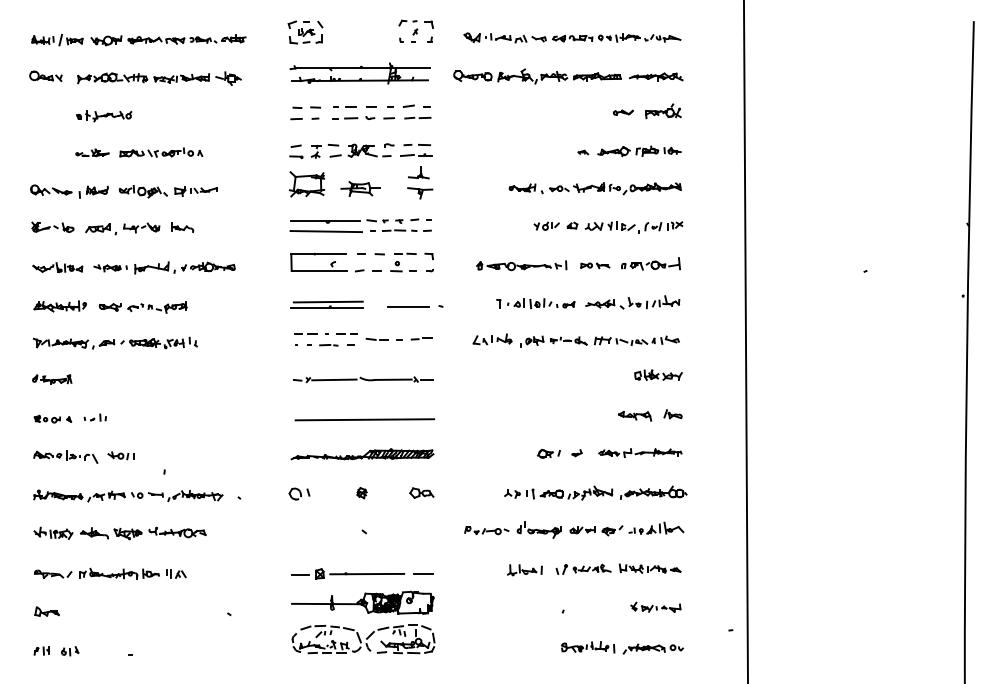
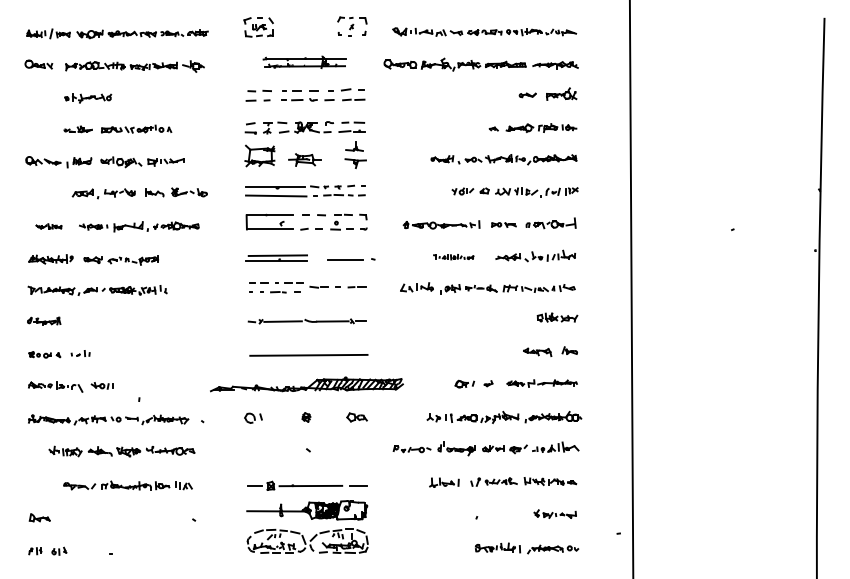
part: (359, 73) -> (304, 62), size x0.7
part: (52, 226) -> (189, 191), moved
part: (57, 267) -> (48, 226), size x0.6
part: (535, 303) -> (453, 256), size x0.6
part: (362, 454) -> (306, 384), size x1.6
part: (119, 533) -> (121, 451), moved
part: (110, 573) -> (128, 485), moved

